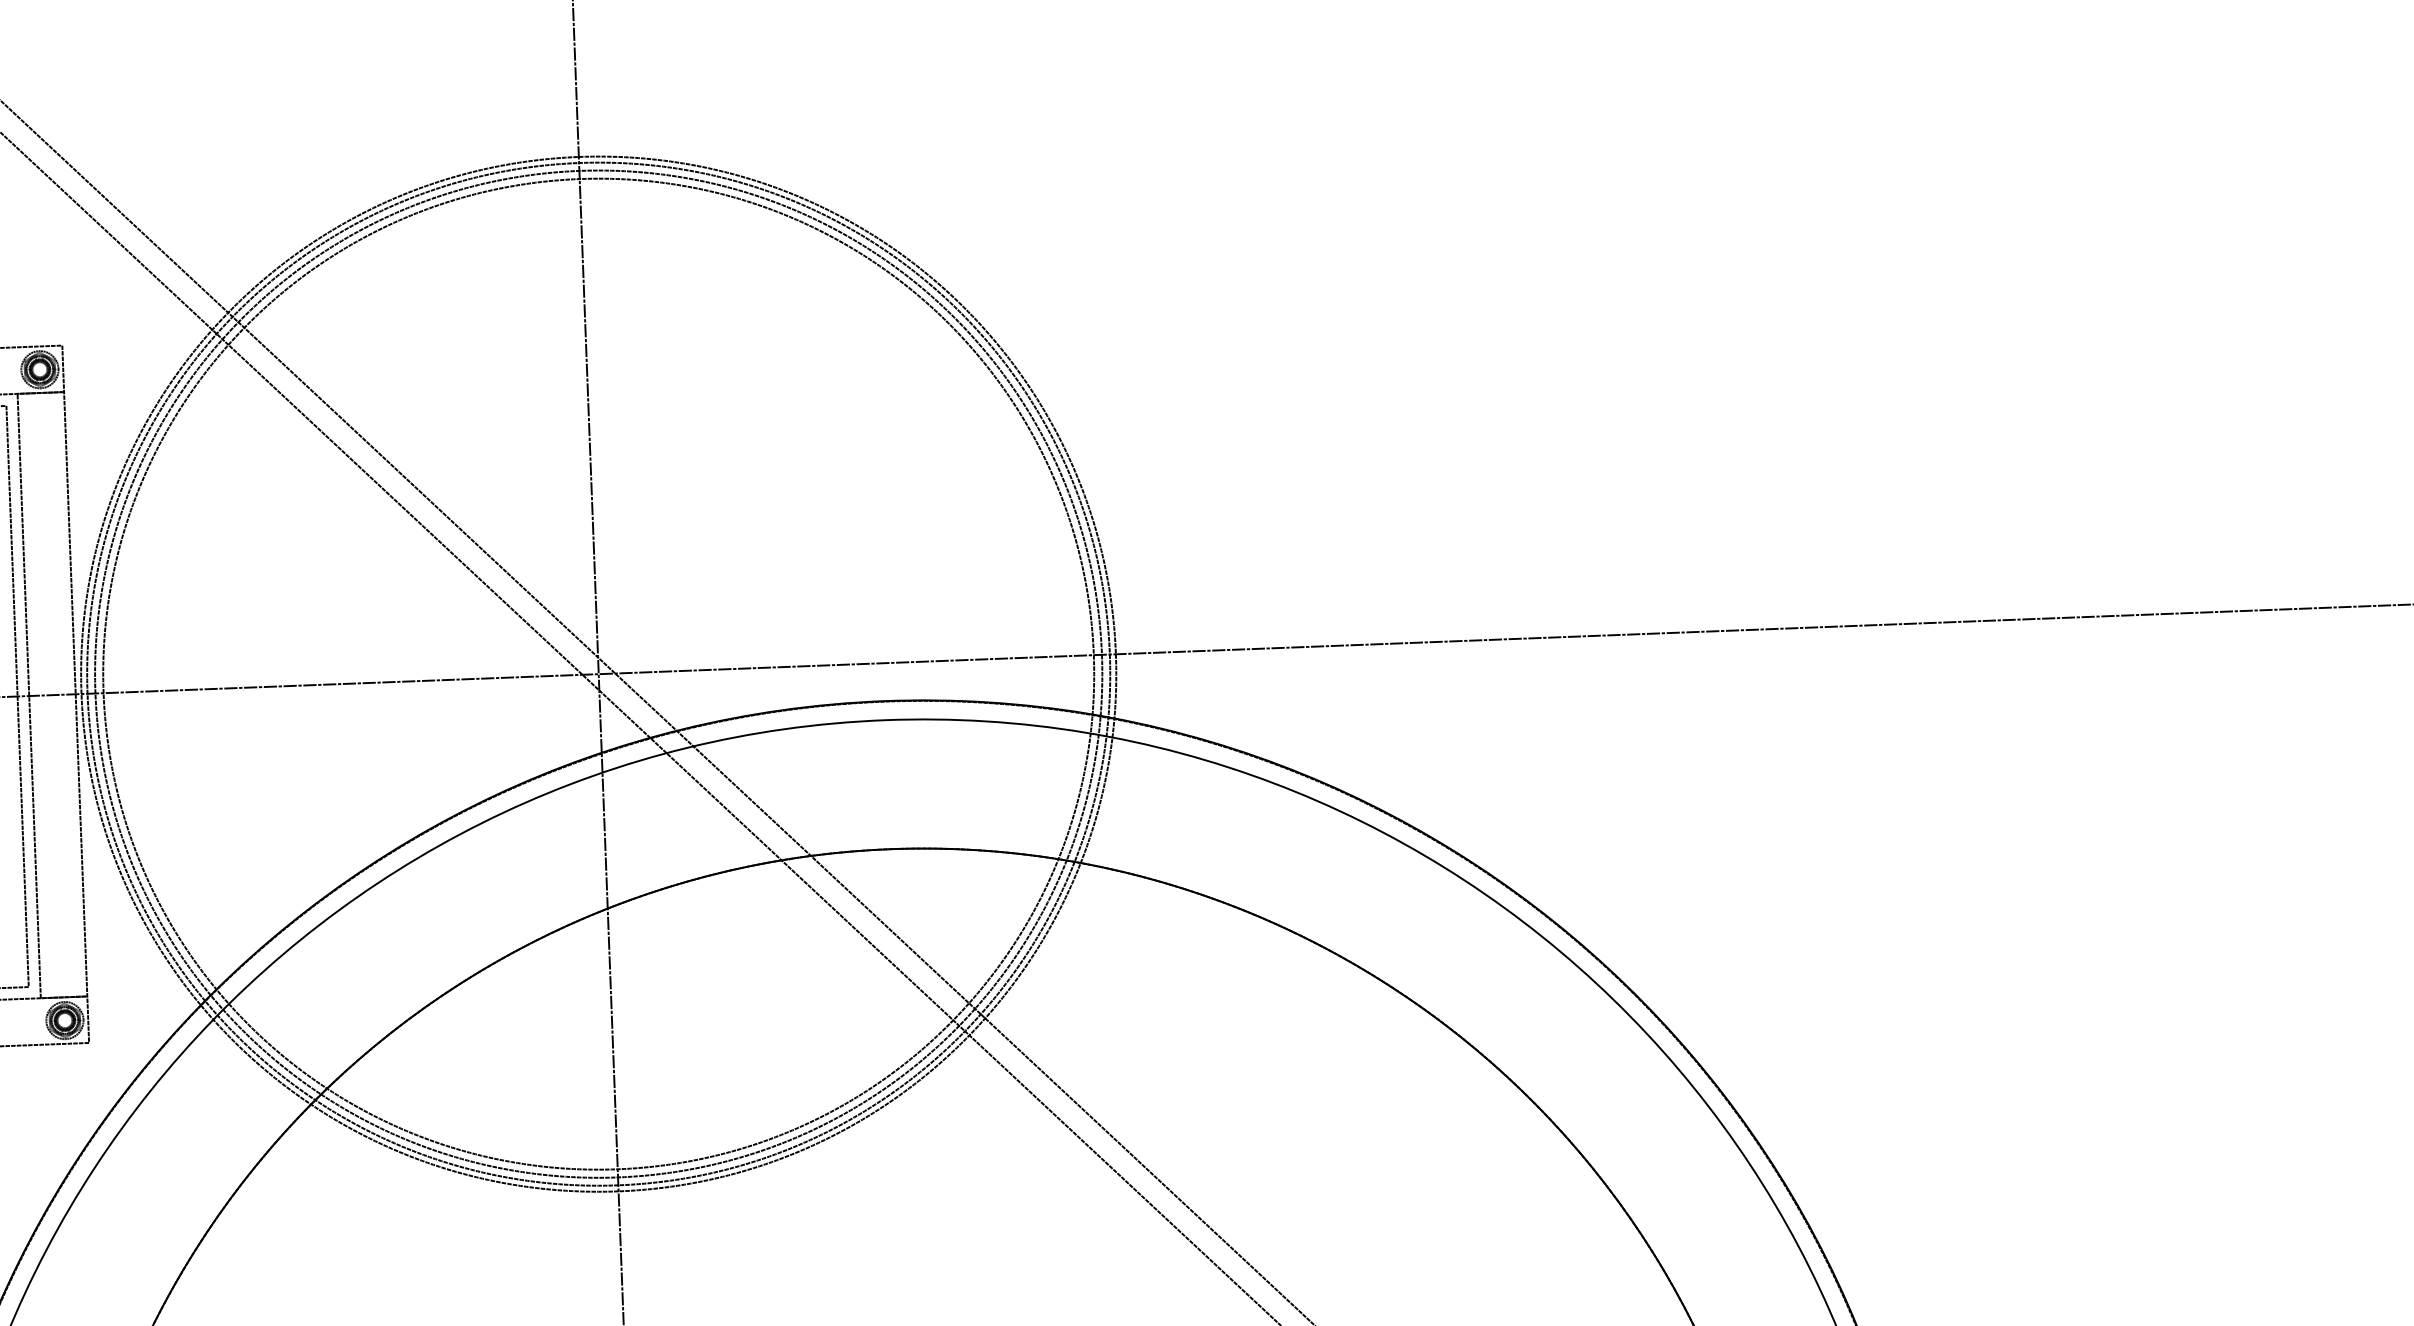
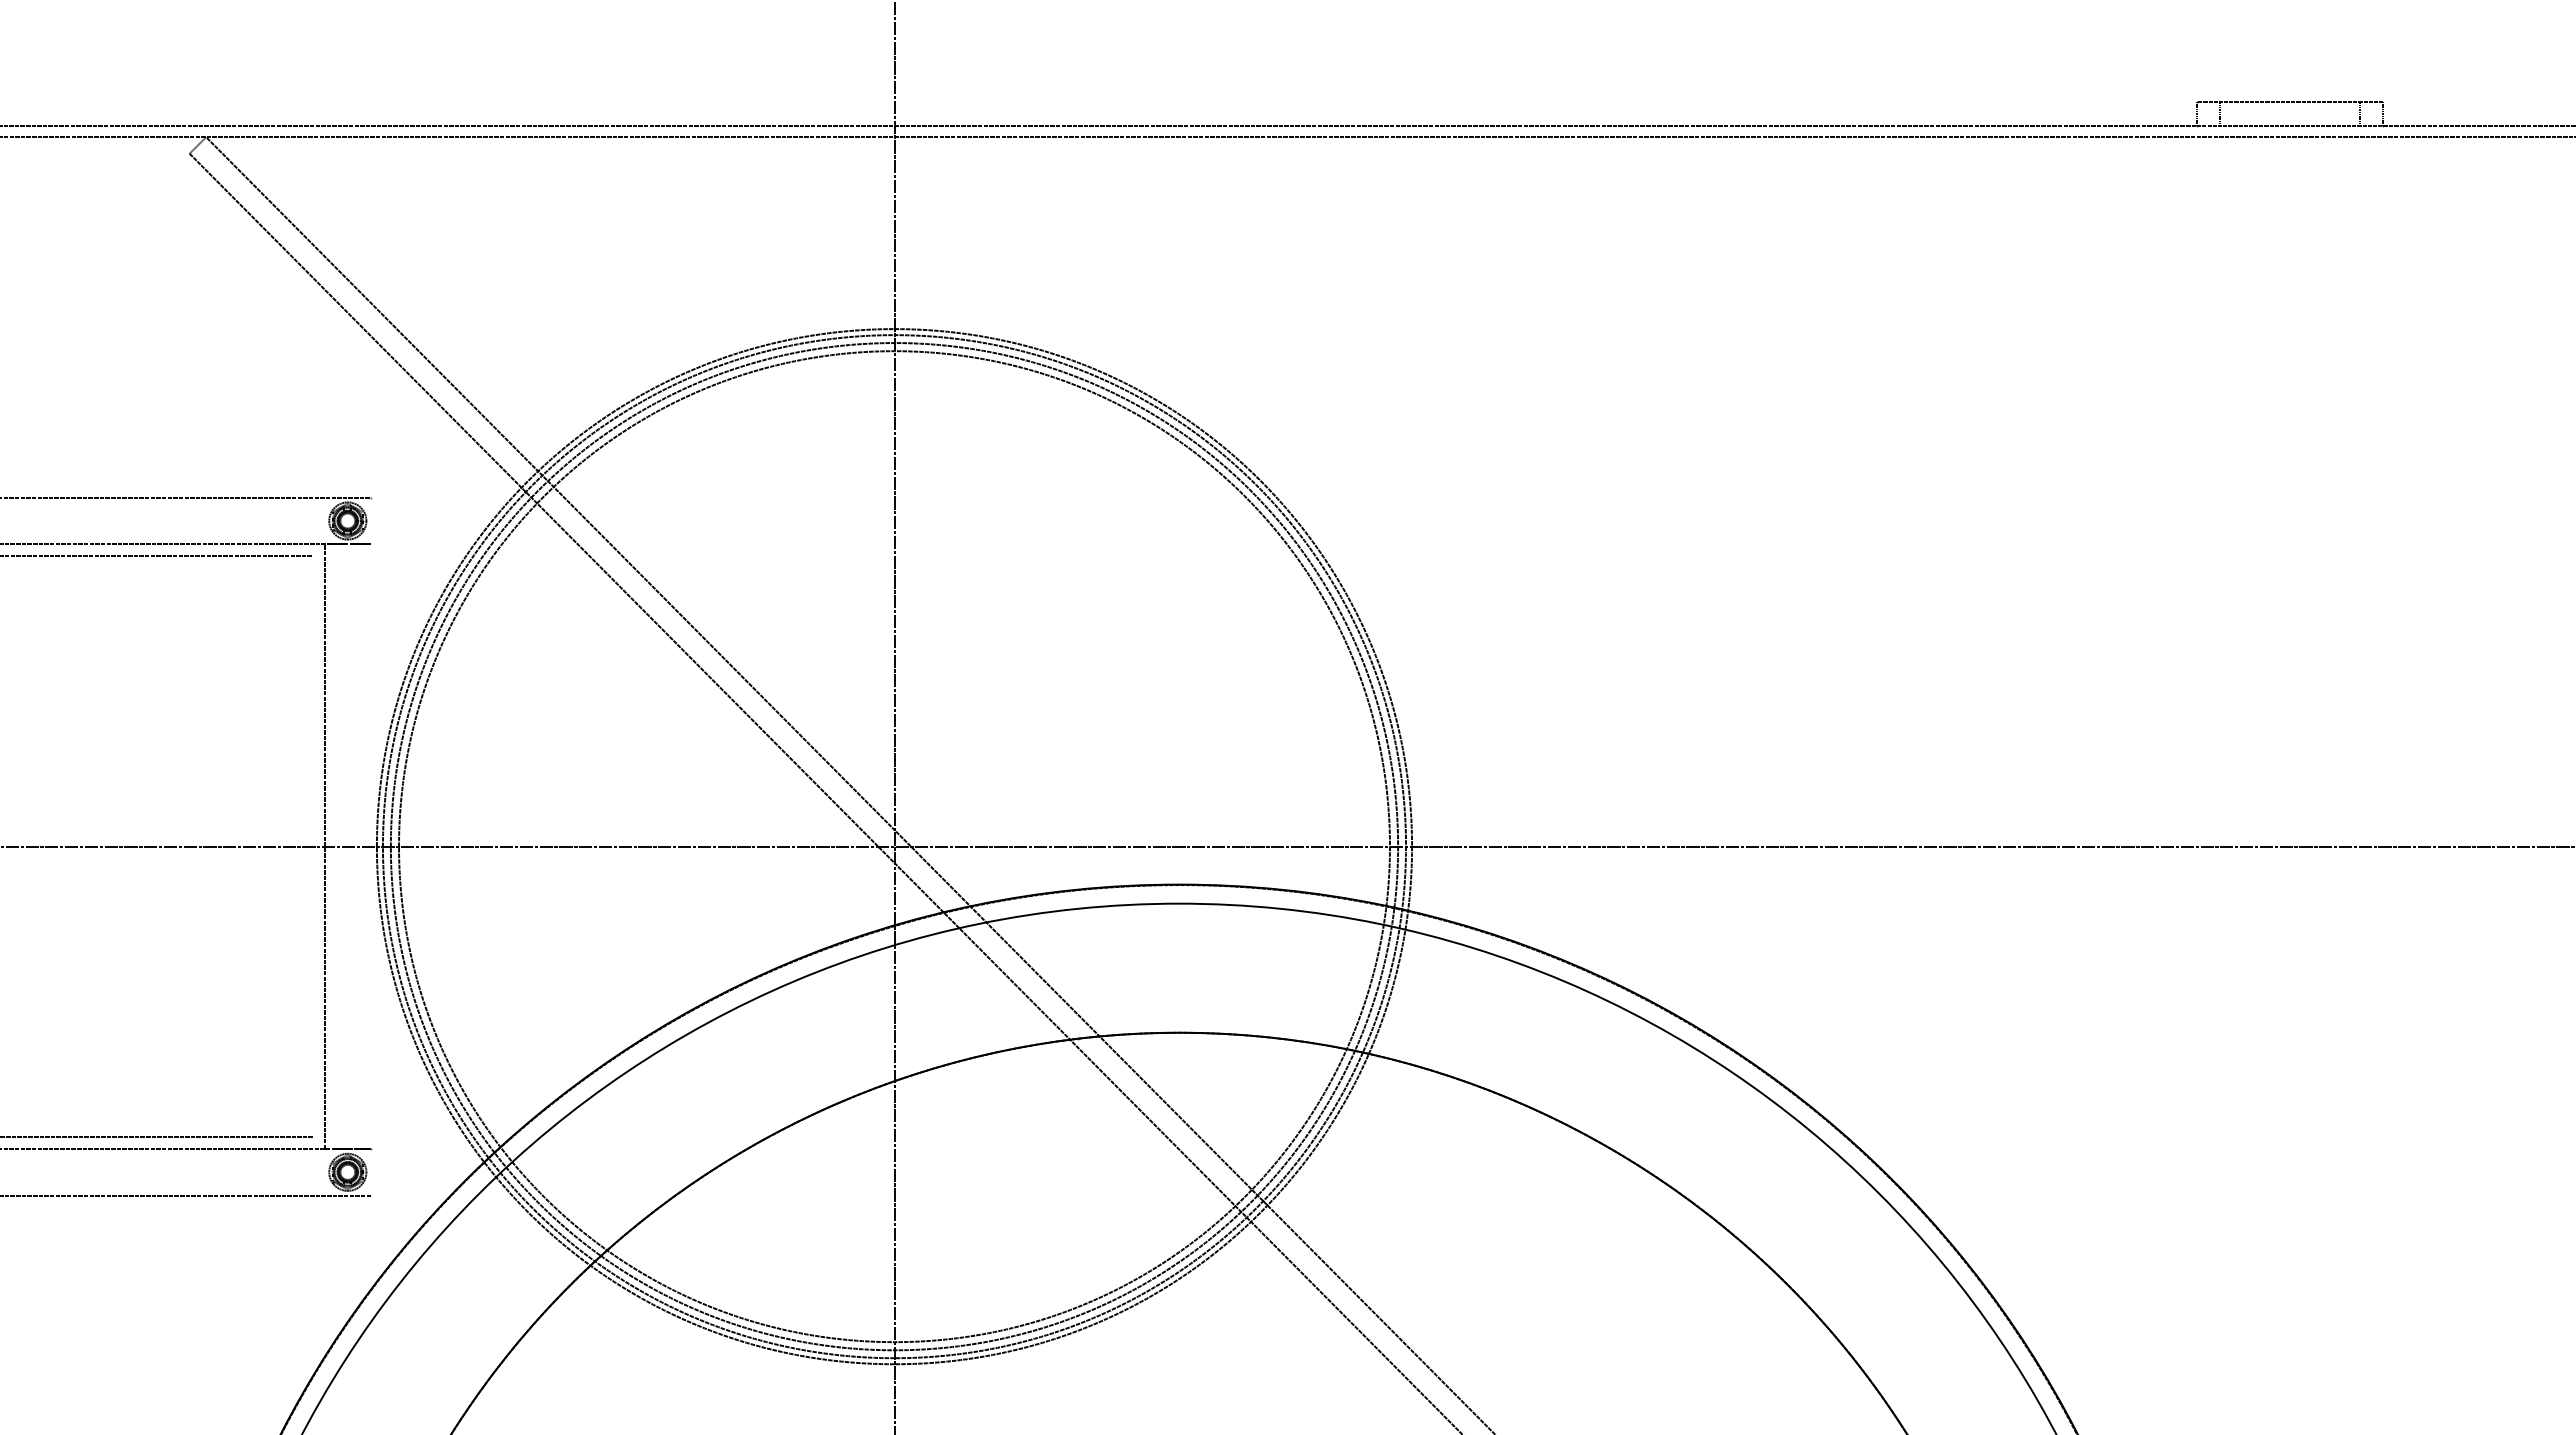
line: (76, 694) -> (371, 846), removed
line: (17, 696) -> (312, 846), removed

